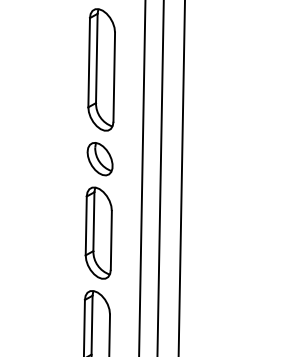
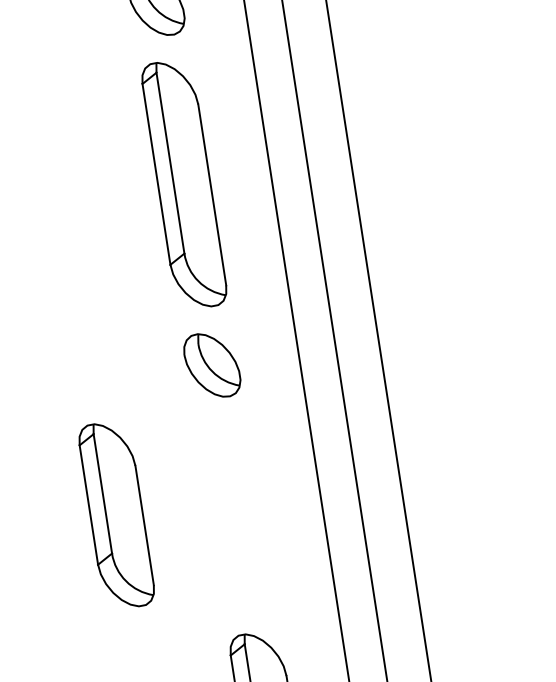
part: (98, 232) -> (115, 514), moved

